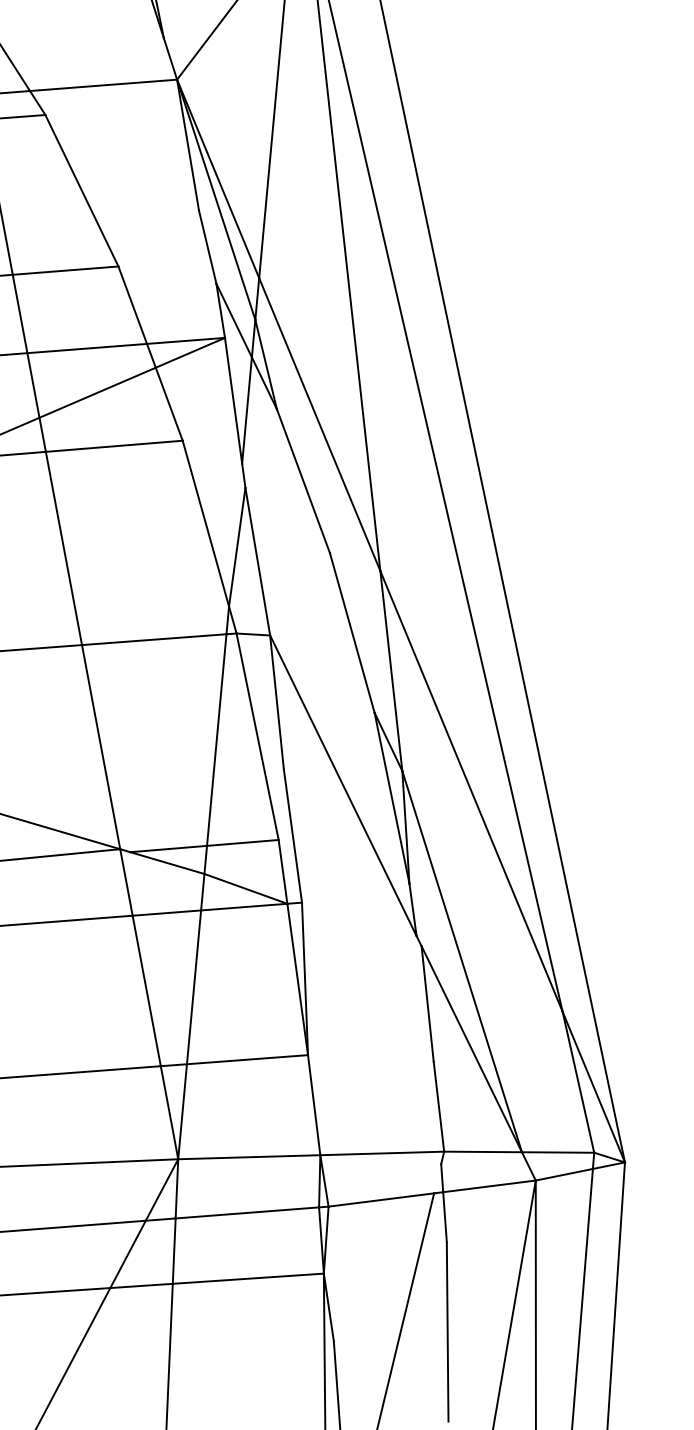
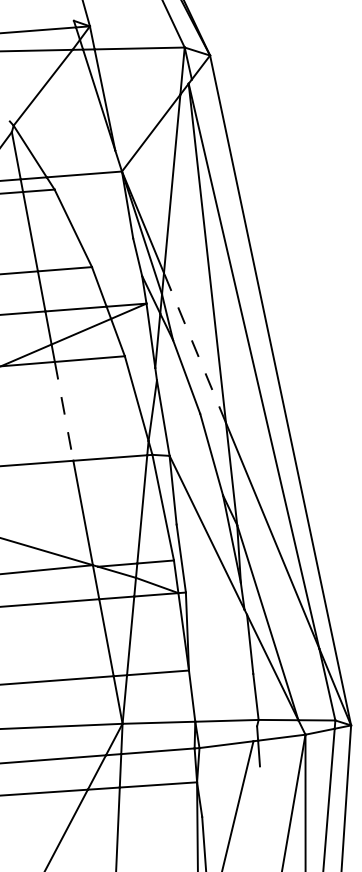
line: (318, 423) -> (194, 347), solid -> dashed
line: (64, 548) -> (64, 411), solid -> dashed
line: (445, 1332) -> (259, 812), removed

